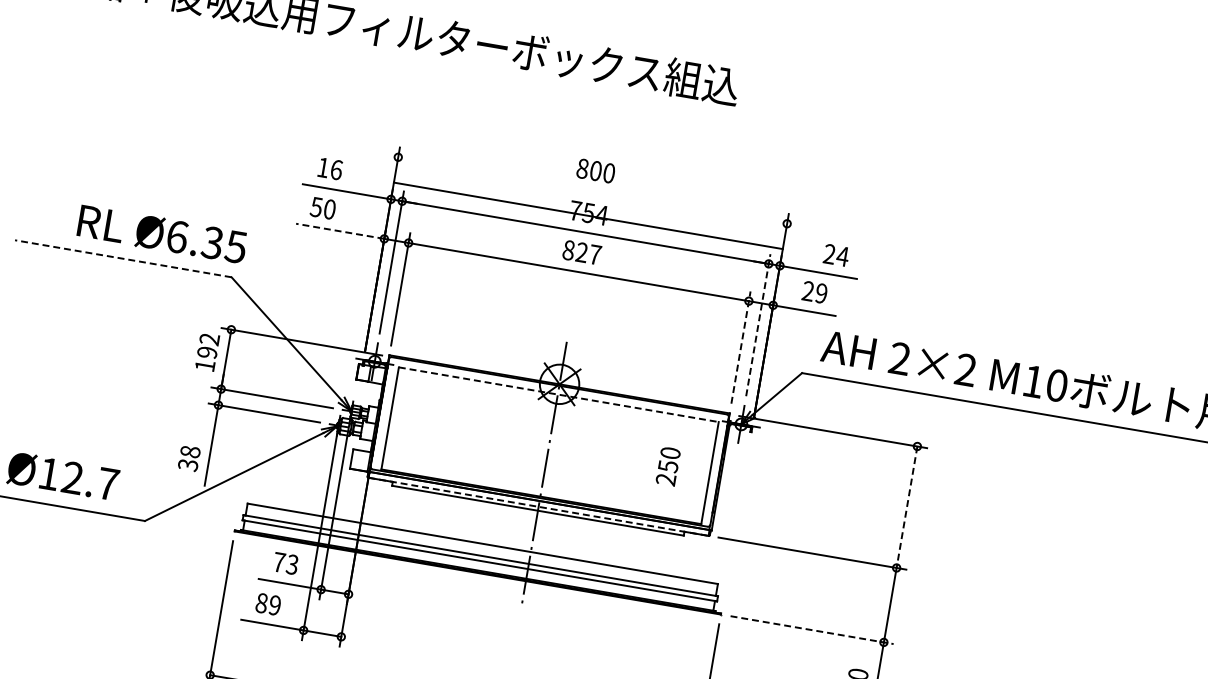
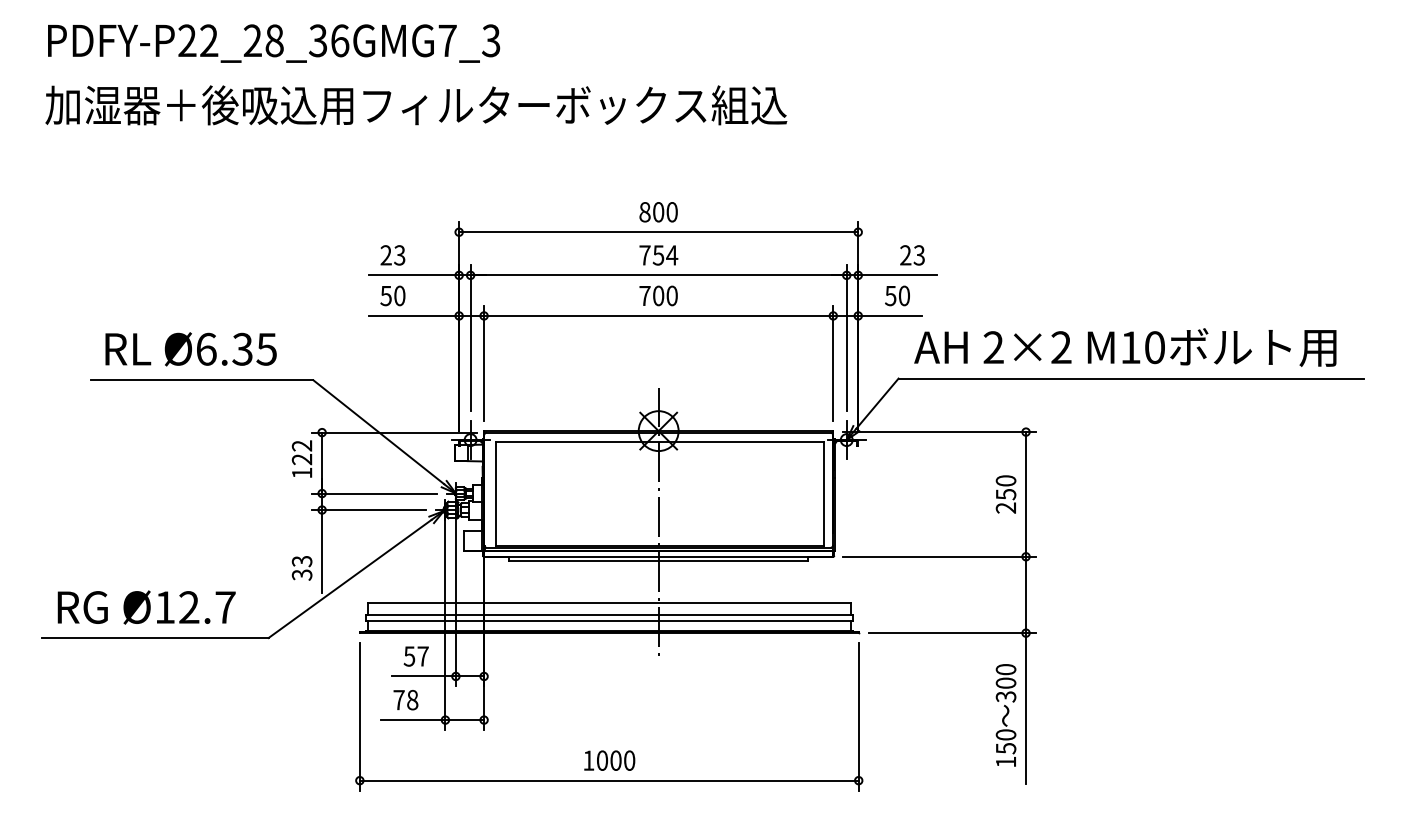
text: (329, 168) -> (392, 255), 16 -> 23
line: (588, 216) -> (658, 232), moved
line: (339, 230) -> (413, 315), dashed -> solid
text: (161, 234) -> (190, 349), moved
text: (581, 252) -> (658, 295), 827 -> 700
text: (842, 256) -> (919, 255), 24 -> 23
line: (122, 258) -> (201, 380), dashed -> solid
text: (814, 291) -> (897, 295), 29 -> 50
line: (758, 325) -> (846, 338), dashed -> solid
line: (741, 347) -> (833, 363), dashed -> solid
text: (207, 352) -> (302, 459), 192 -> 122
line: (559, 394) -> (660, 441), dashed -> solid
text: (190, 452) -> (302, 561), 38 -> 33
text: (667, 466) -> (1005, 494), moved
line: (538, 506) -> (658, 556), dashed -> solid
line: (907, 507) -> (1026, 494), dashed -> solid
text: (285, 563) -> (415, 656), 73 -> 57
text: (268, 603) -> (405, 699), 89 -> 78
line: (812, 630) -> (952, 633), dashed -> solid

